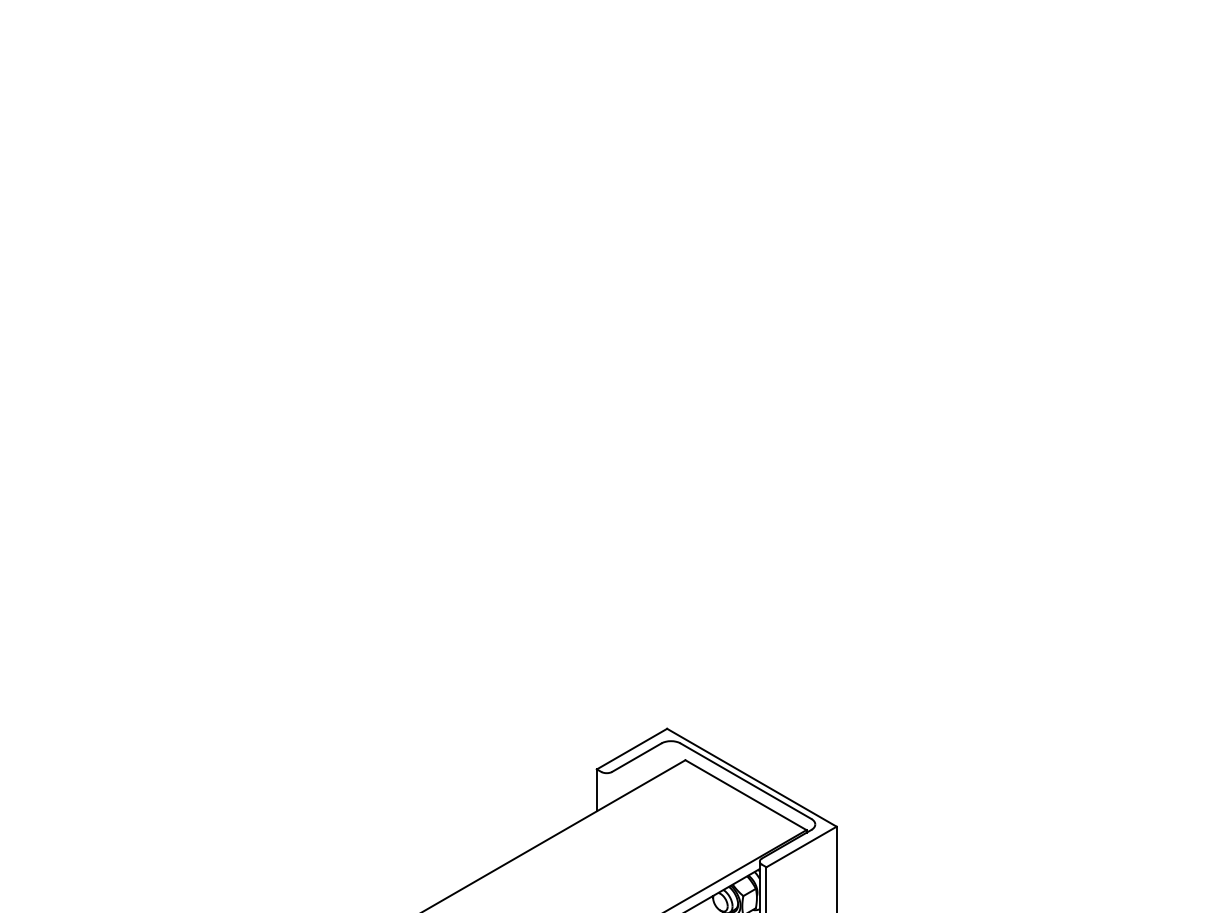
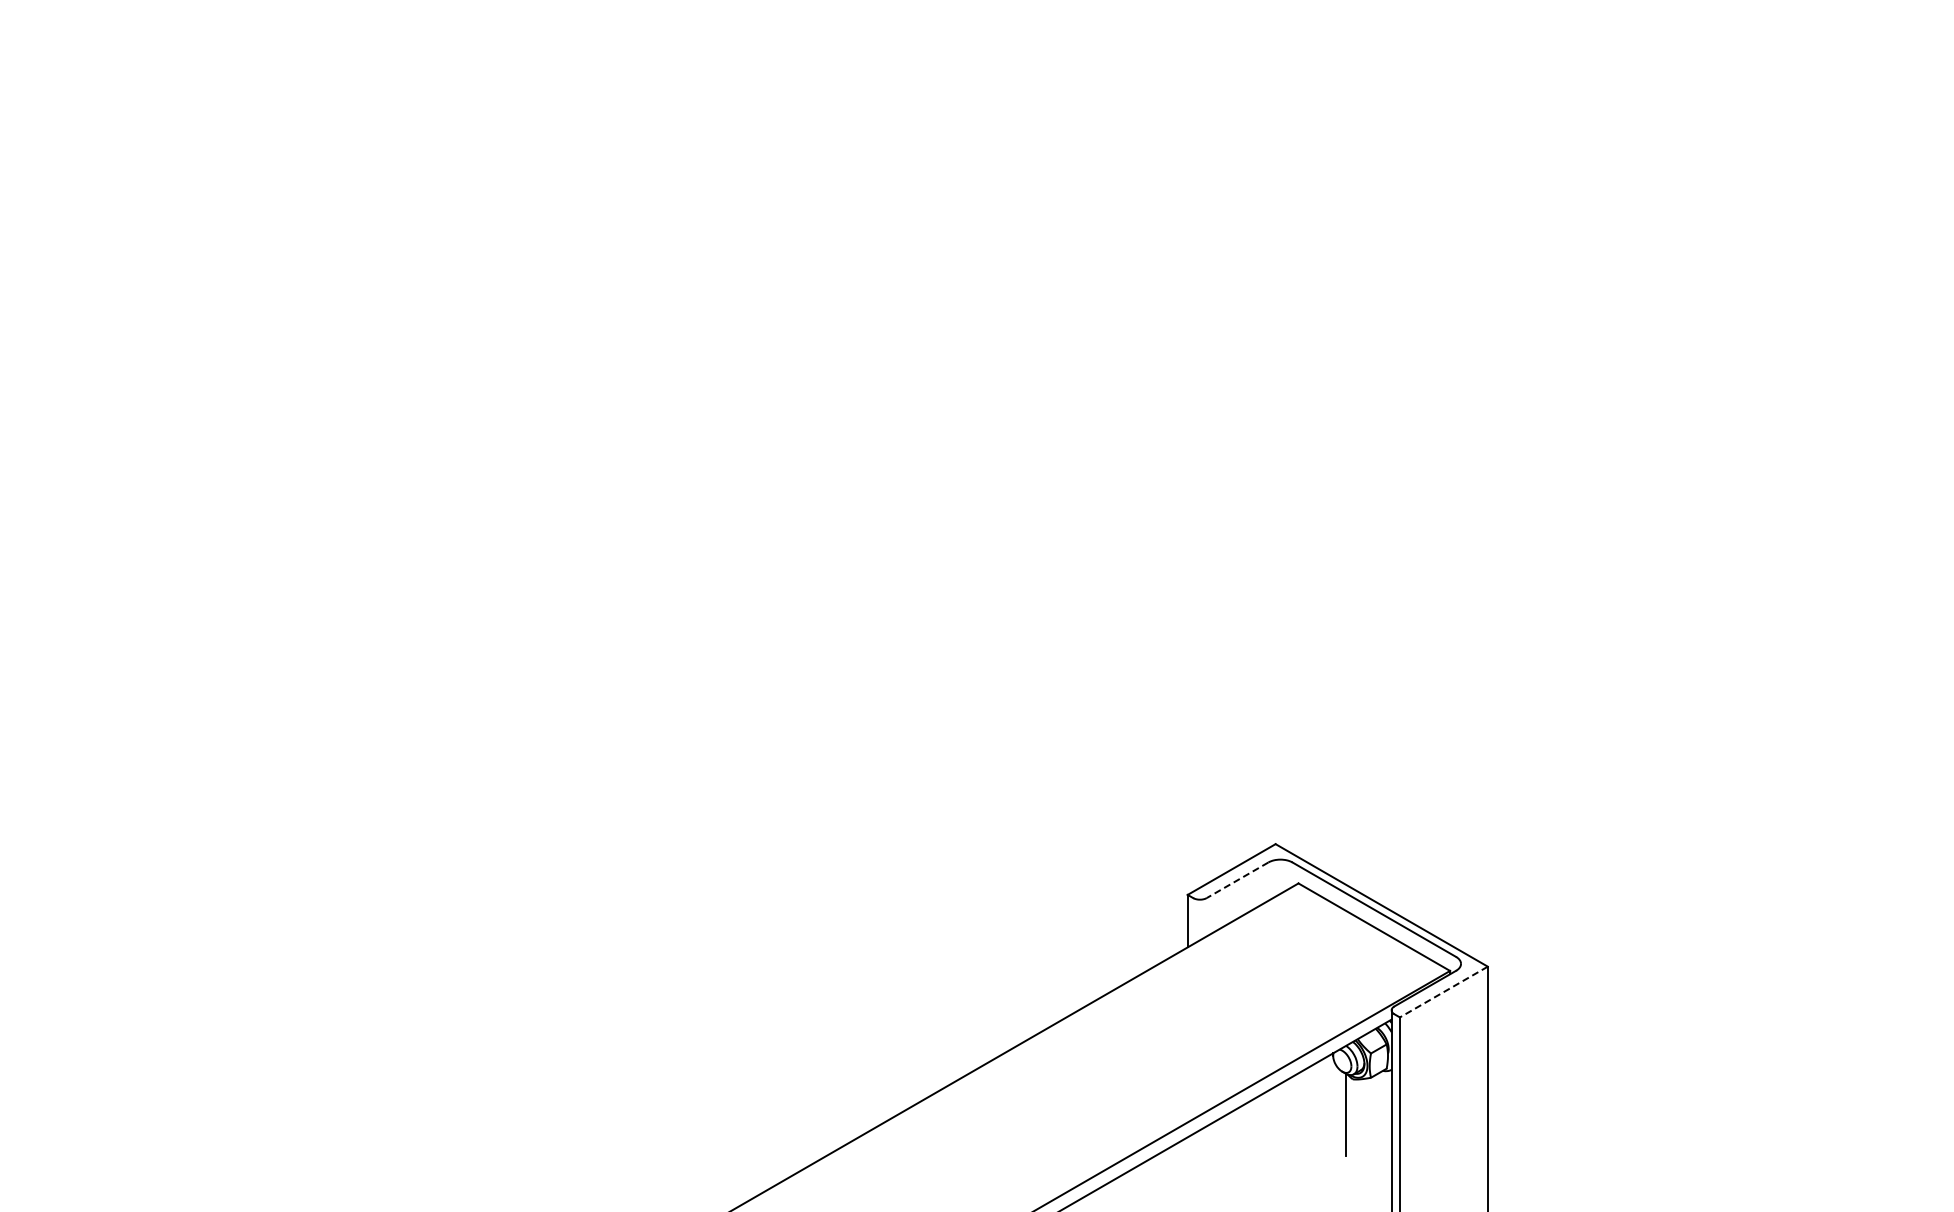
line: (636, 757) -> (1237, 880), solid -> dashed
line: (801, 847) -> (1443, 992), solid -> dashed

